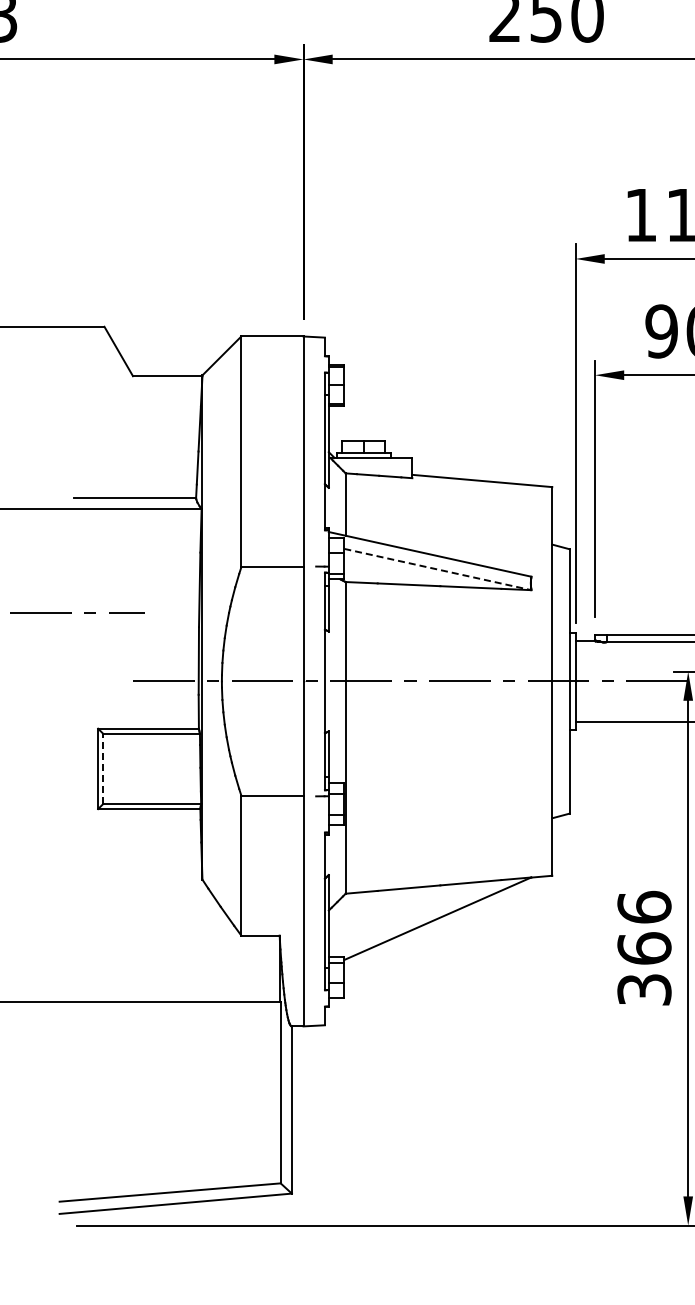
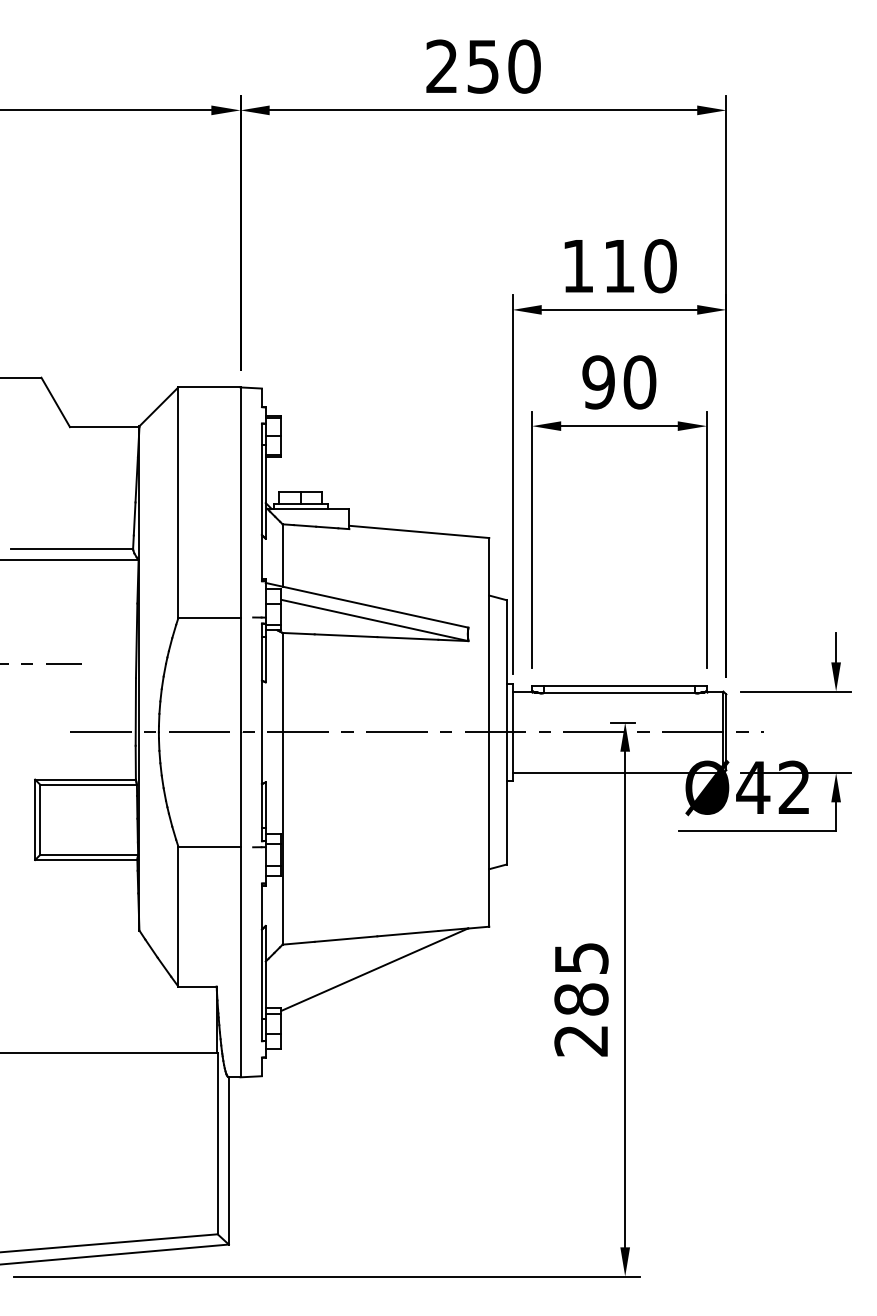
line: (437, 569) -> (374, 620), dashed -> solid
line: (103, 768) -> (40, 819), dashed -> solid
text: (644, 947) -> (581, 998), 366 -> 285

